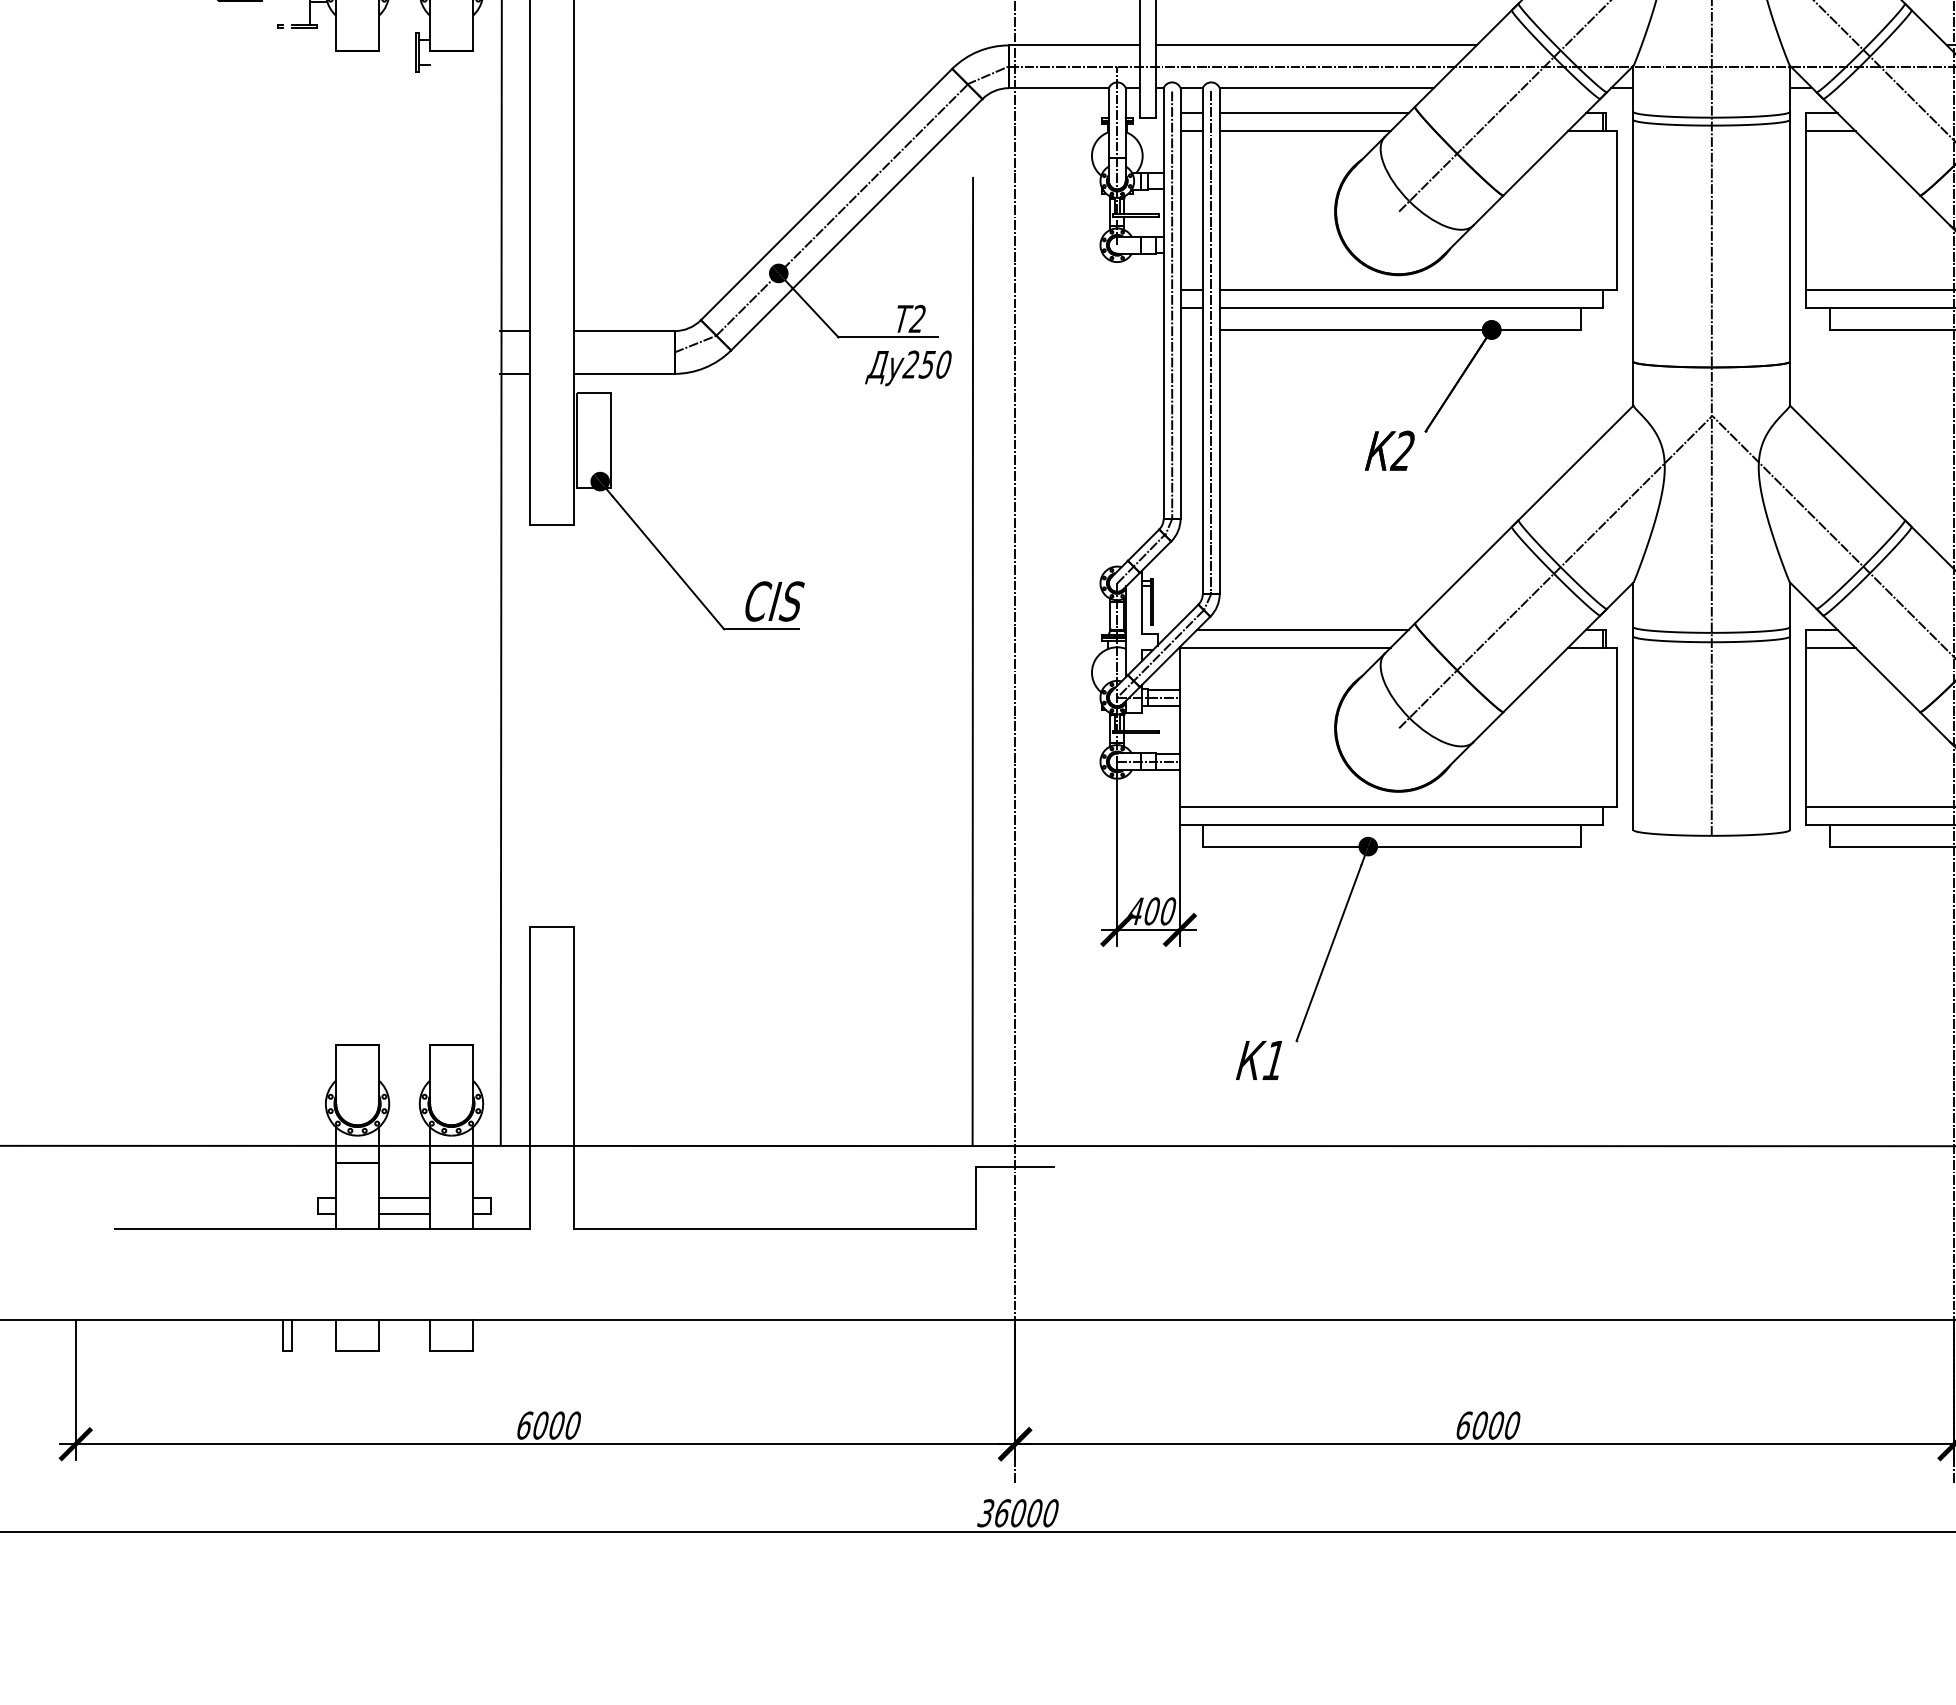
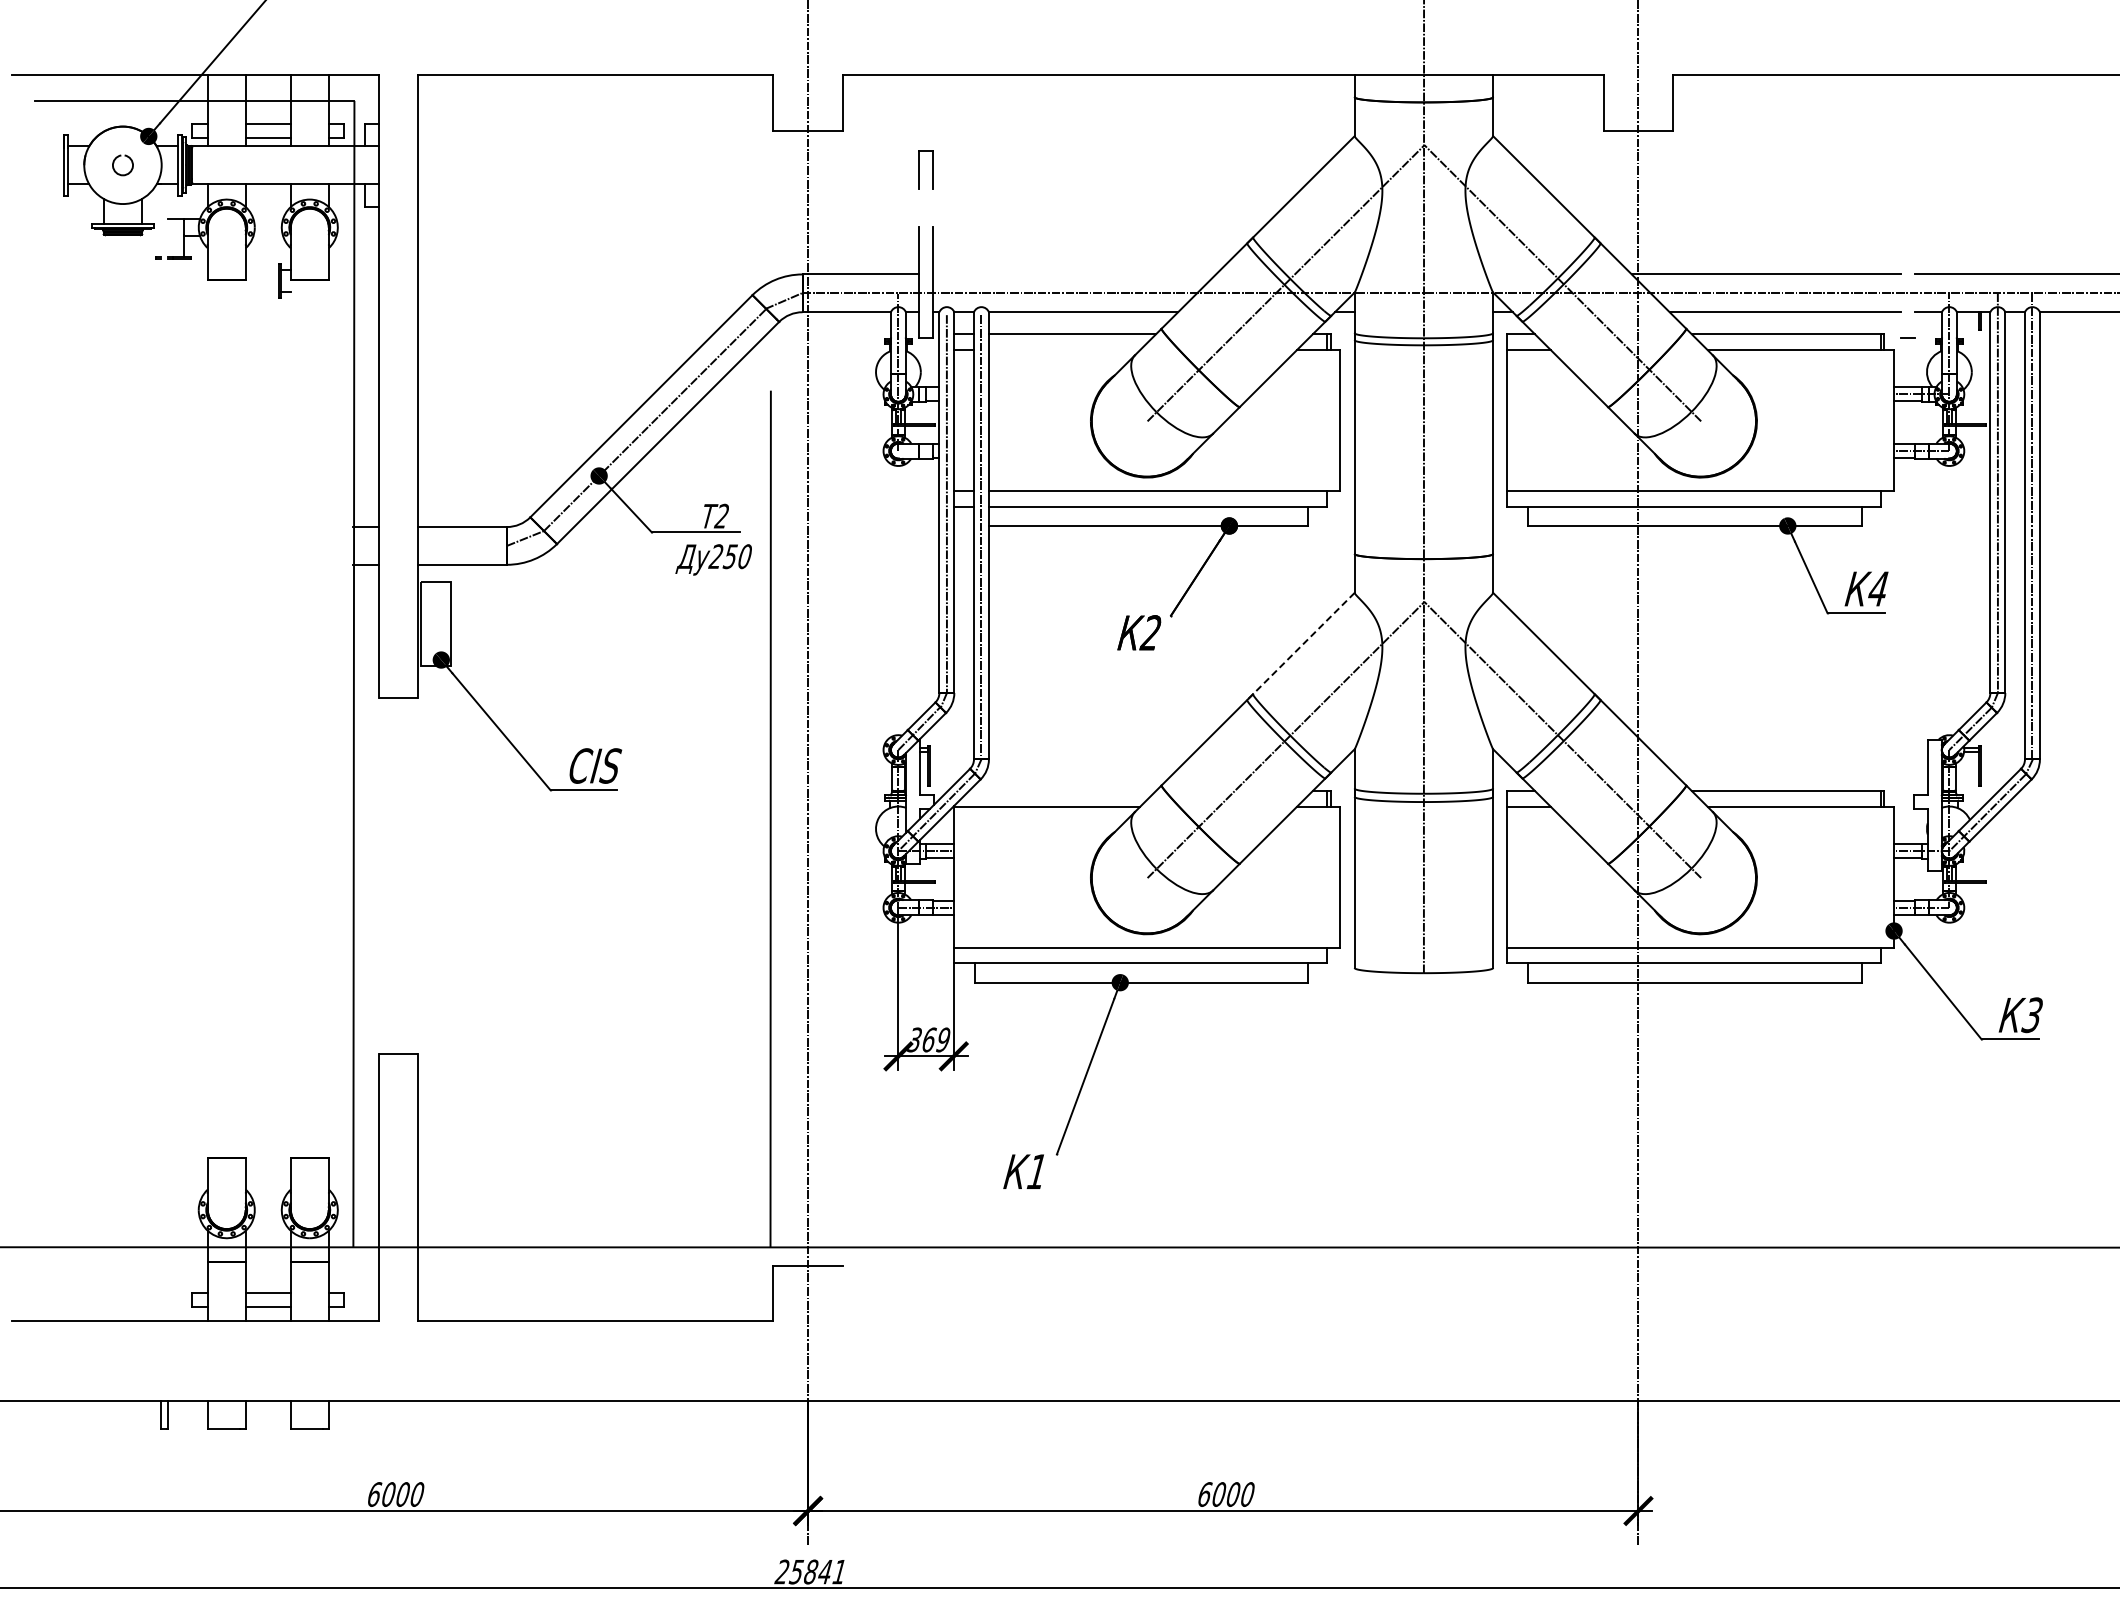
line: (1316, 45) -> (1074, 274), removed
line: (1305, 131) -> (1064, 350), removed
line: (1572, 466) -> (1300, 646), solid -> dashed
line: (1301, 630) -> (1061, 791), removed
text: (1151, 910) -> (928, 1039), 400 -> 369
text: (1017, 1512) -> (810, 1571), 36000 -> 25841

